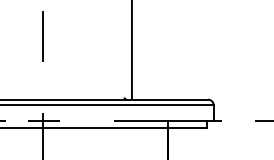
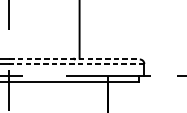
line: (125, 99) -> (74, 59), solid -> dashed
line: (127, 105) -> (76, 64), solid -> dashed

